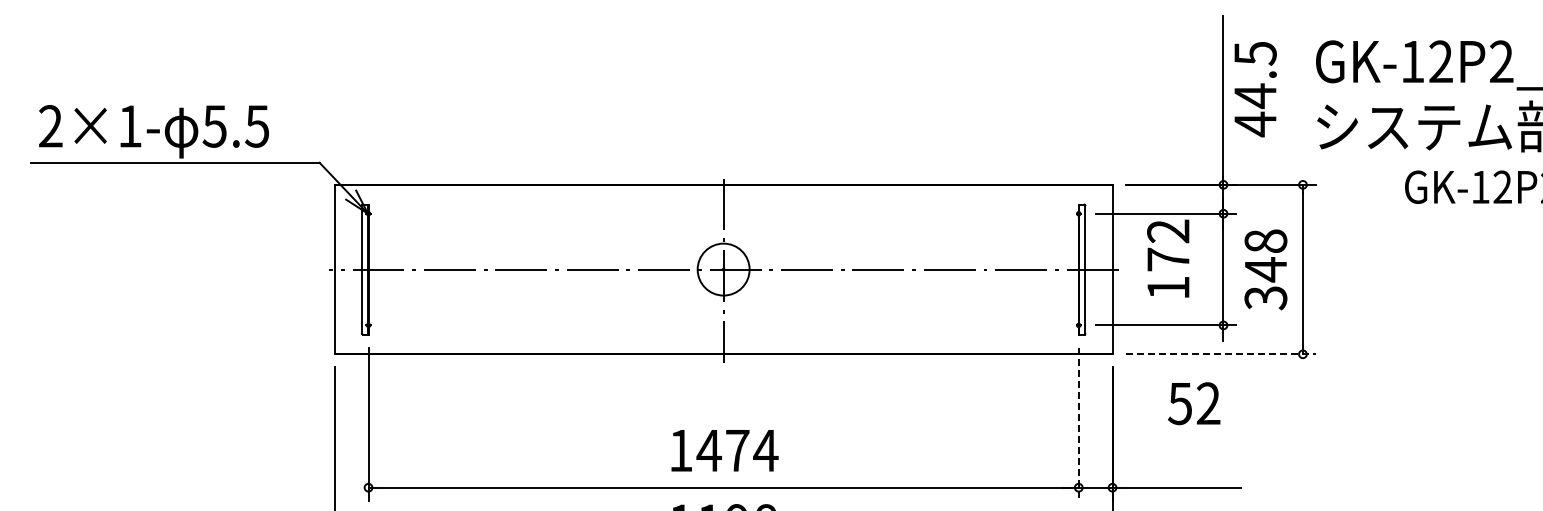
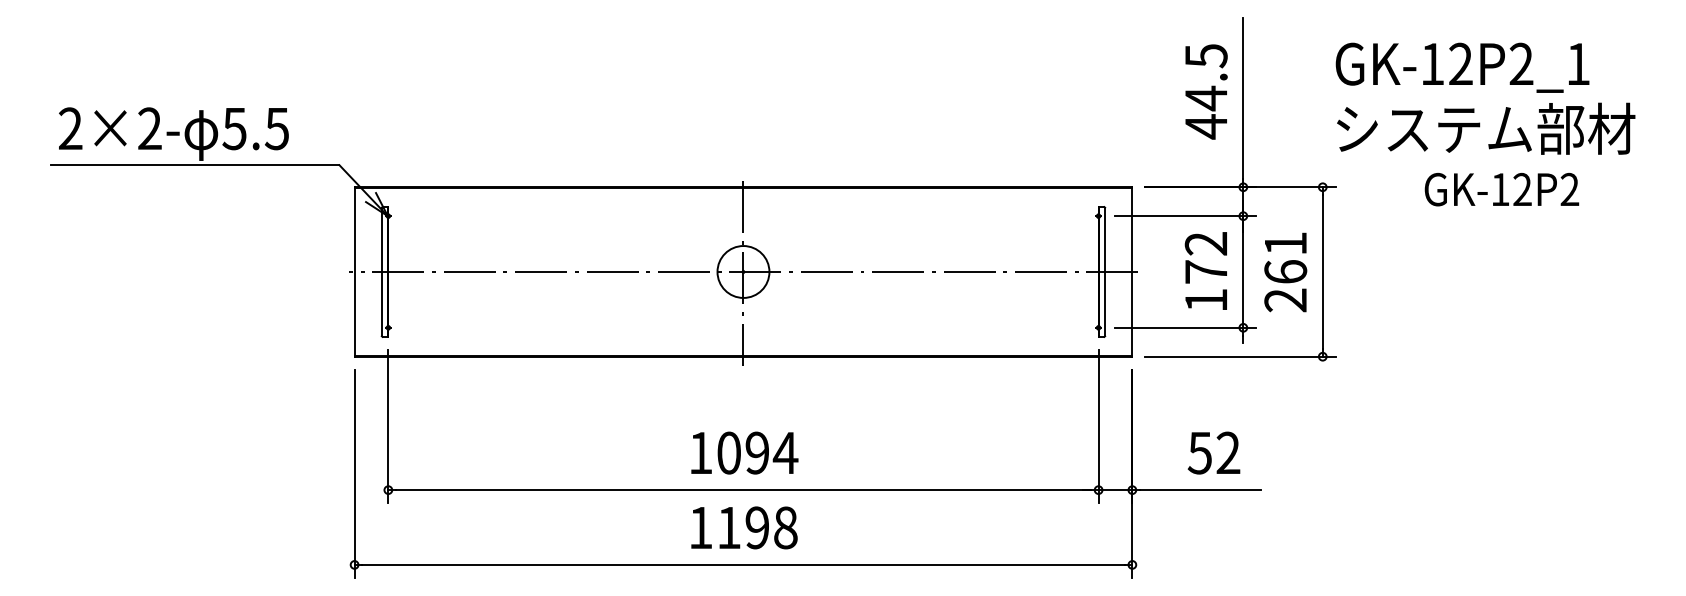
text: (1255, 89) -> (1206, 91), moved
text: (129, 126) -> (149, 128), 2×1- -> 2×2-
text: (1167, 258) -> (1205, 270), moved
text: (1265, 269) -> (1285, 271), 348 -> 261
line: (1221, 354) -> (1241, 356), dashed -> solid
text: (1193, 403) -> (1213, 452), moved
line: (1078, 424) -> (1098, 426), dashed -> solid
text: (722, 450) -> (742, 452), 1474 -> 1094

